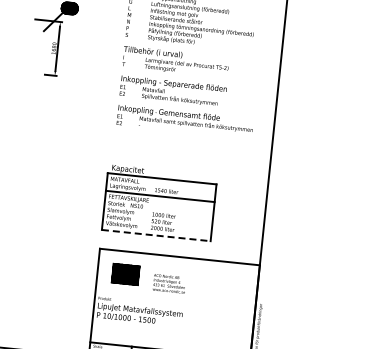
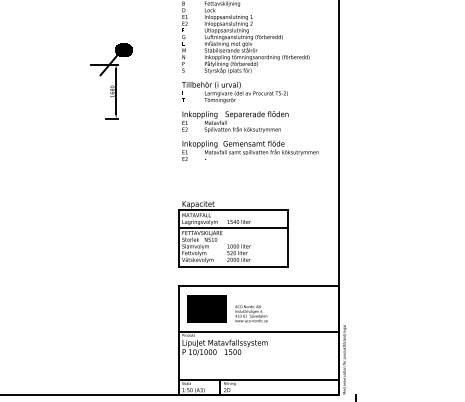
line: (156, 235) -> (233, 267), dashed -> solid
part: (125, 273) -> (206, 308), size x1.43
line: (174, 302) -> (258, 331), added

